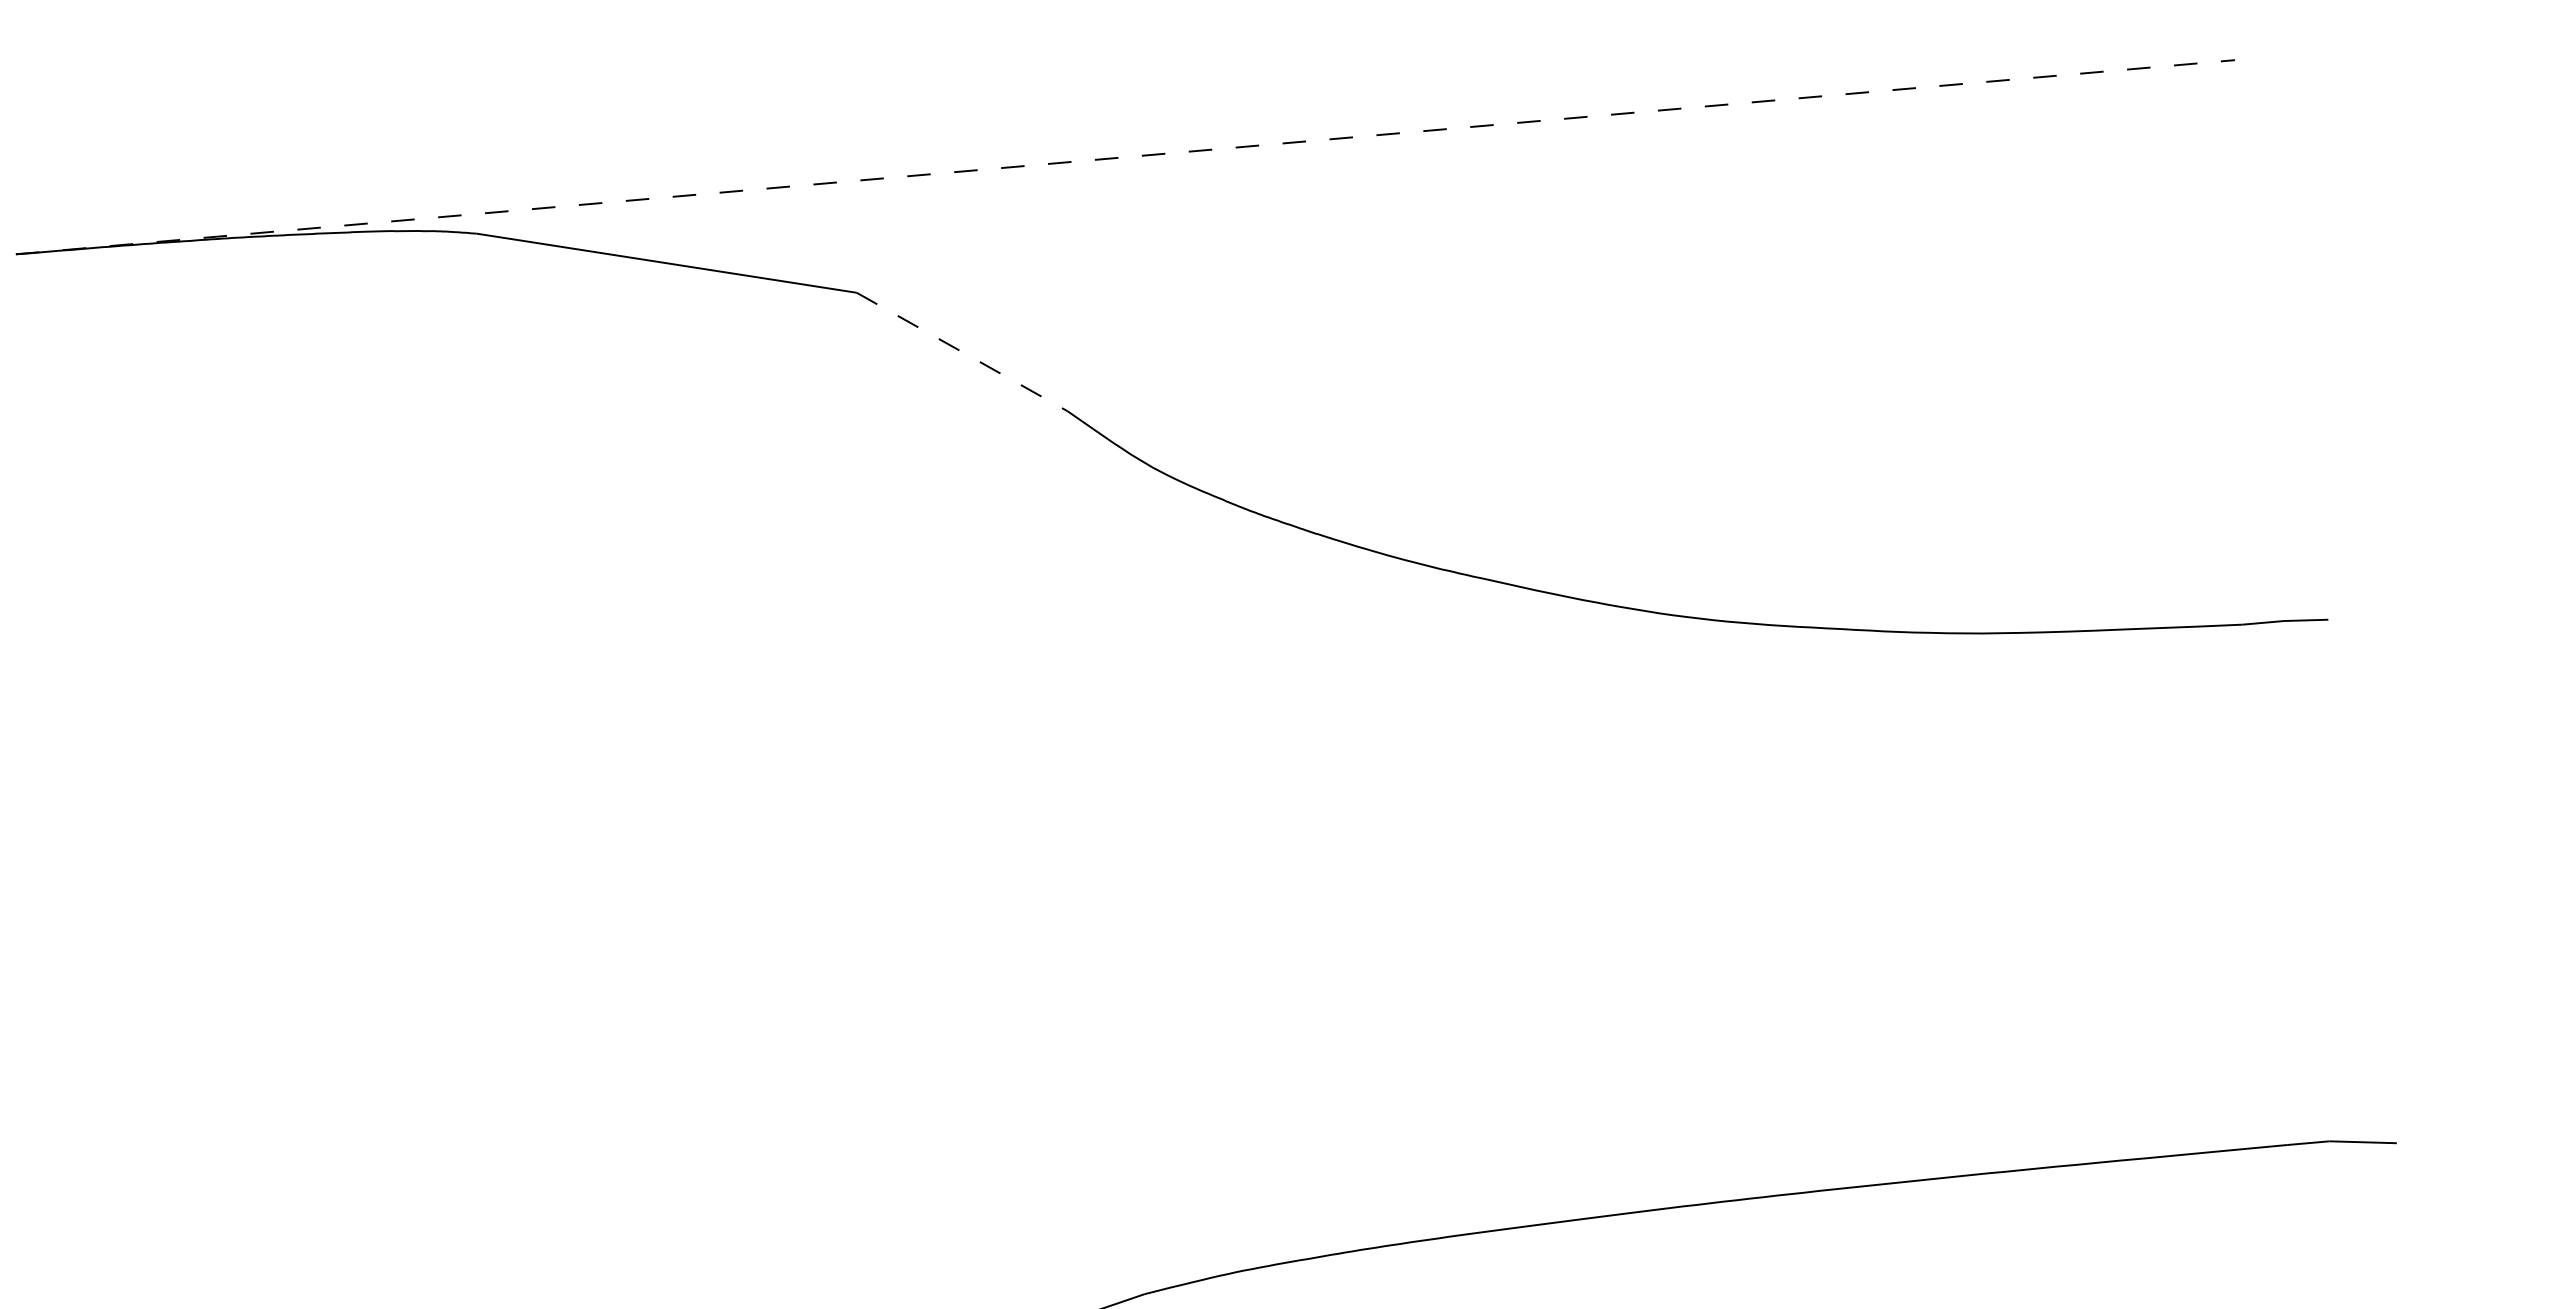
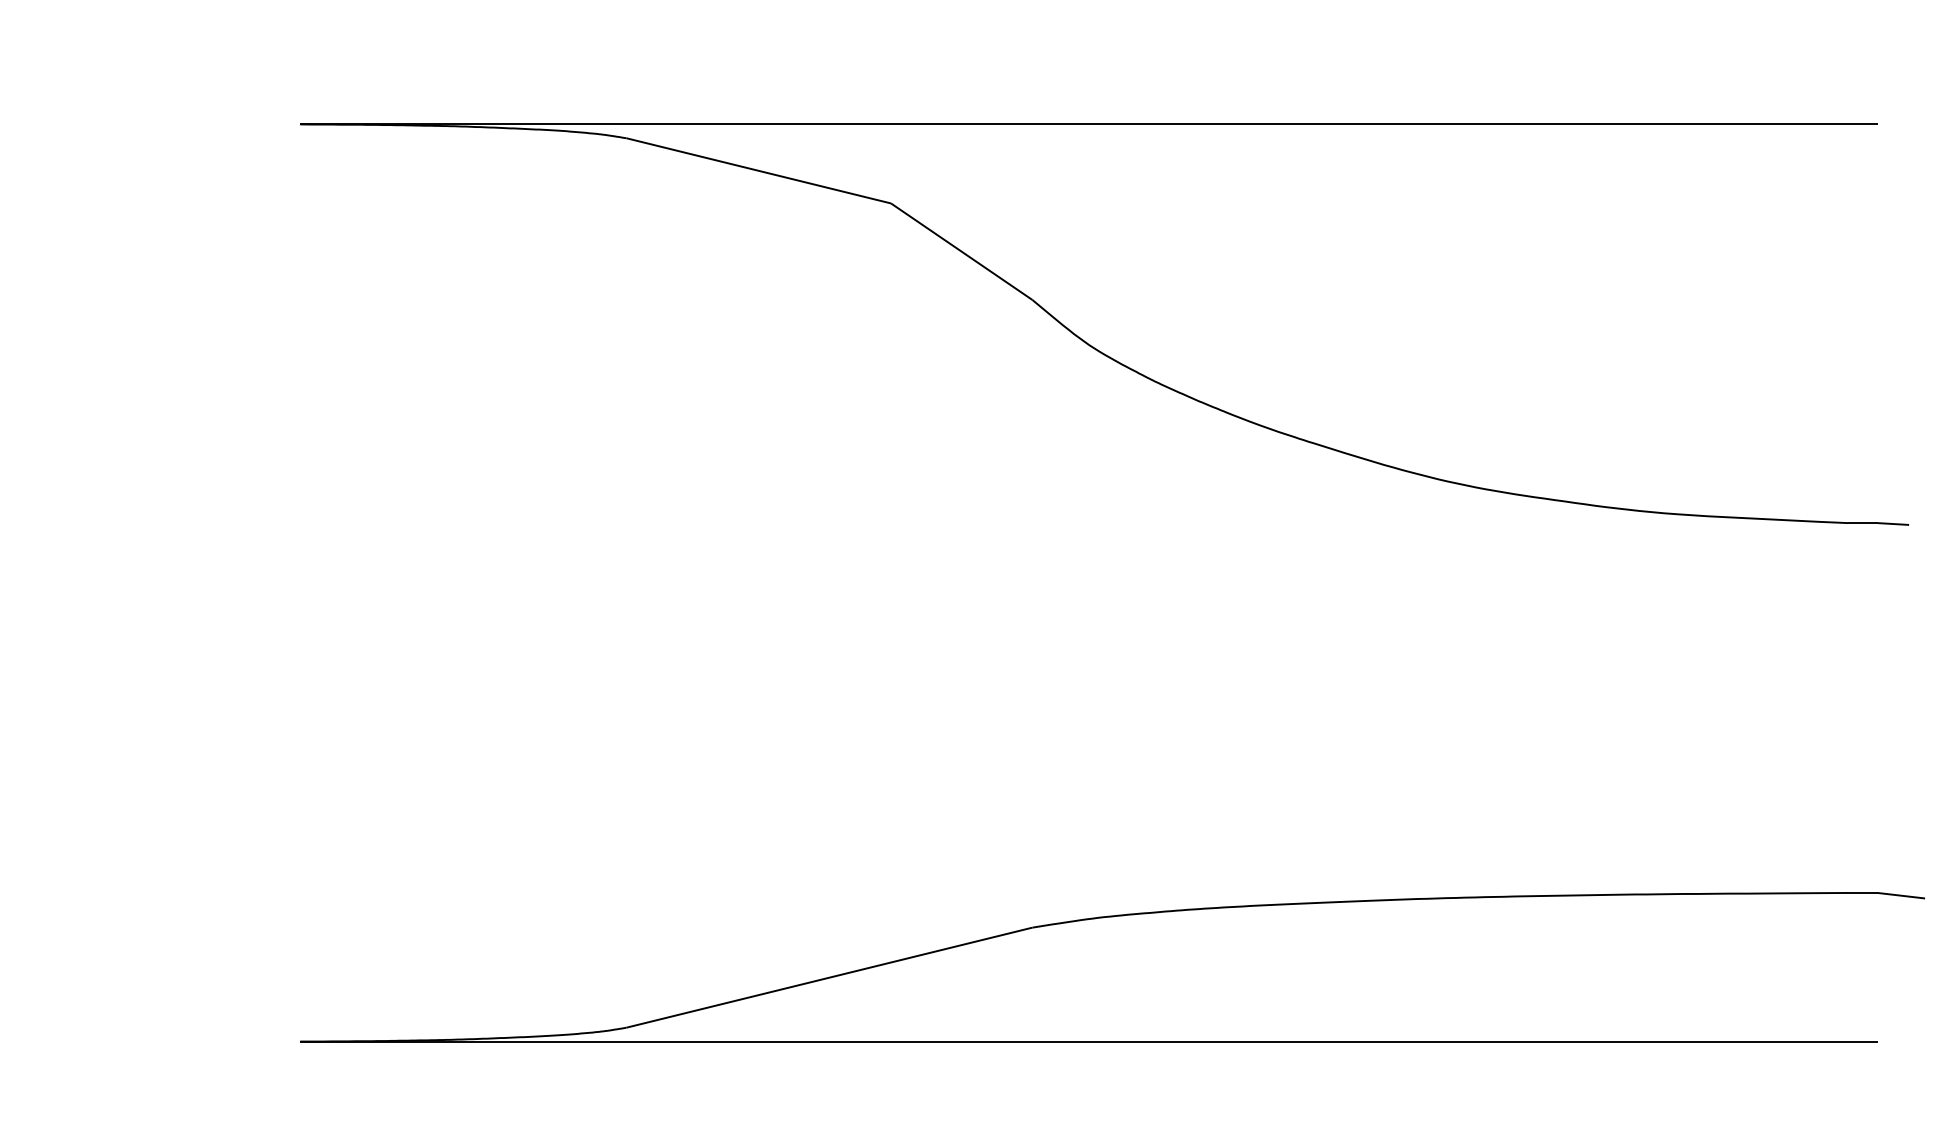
line: (1124, 157) -> (1088, 124), dashed -> solid
line: (961, 351) -> (961, 251), dashed -> solid

